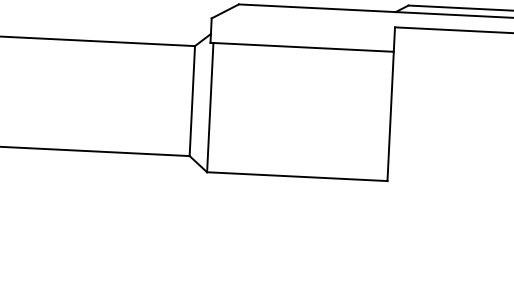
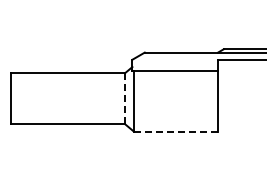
line: (192, 100) -> (125, 98), solid -> dashed
line: (298, 176) -> (176, 131), solid -> dashed

